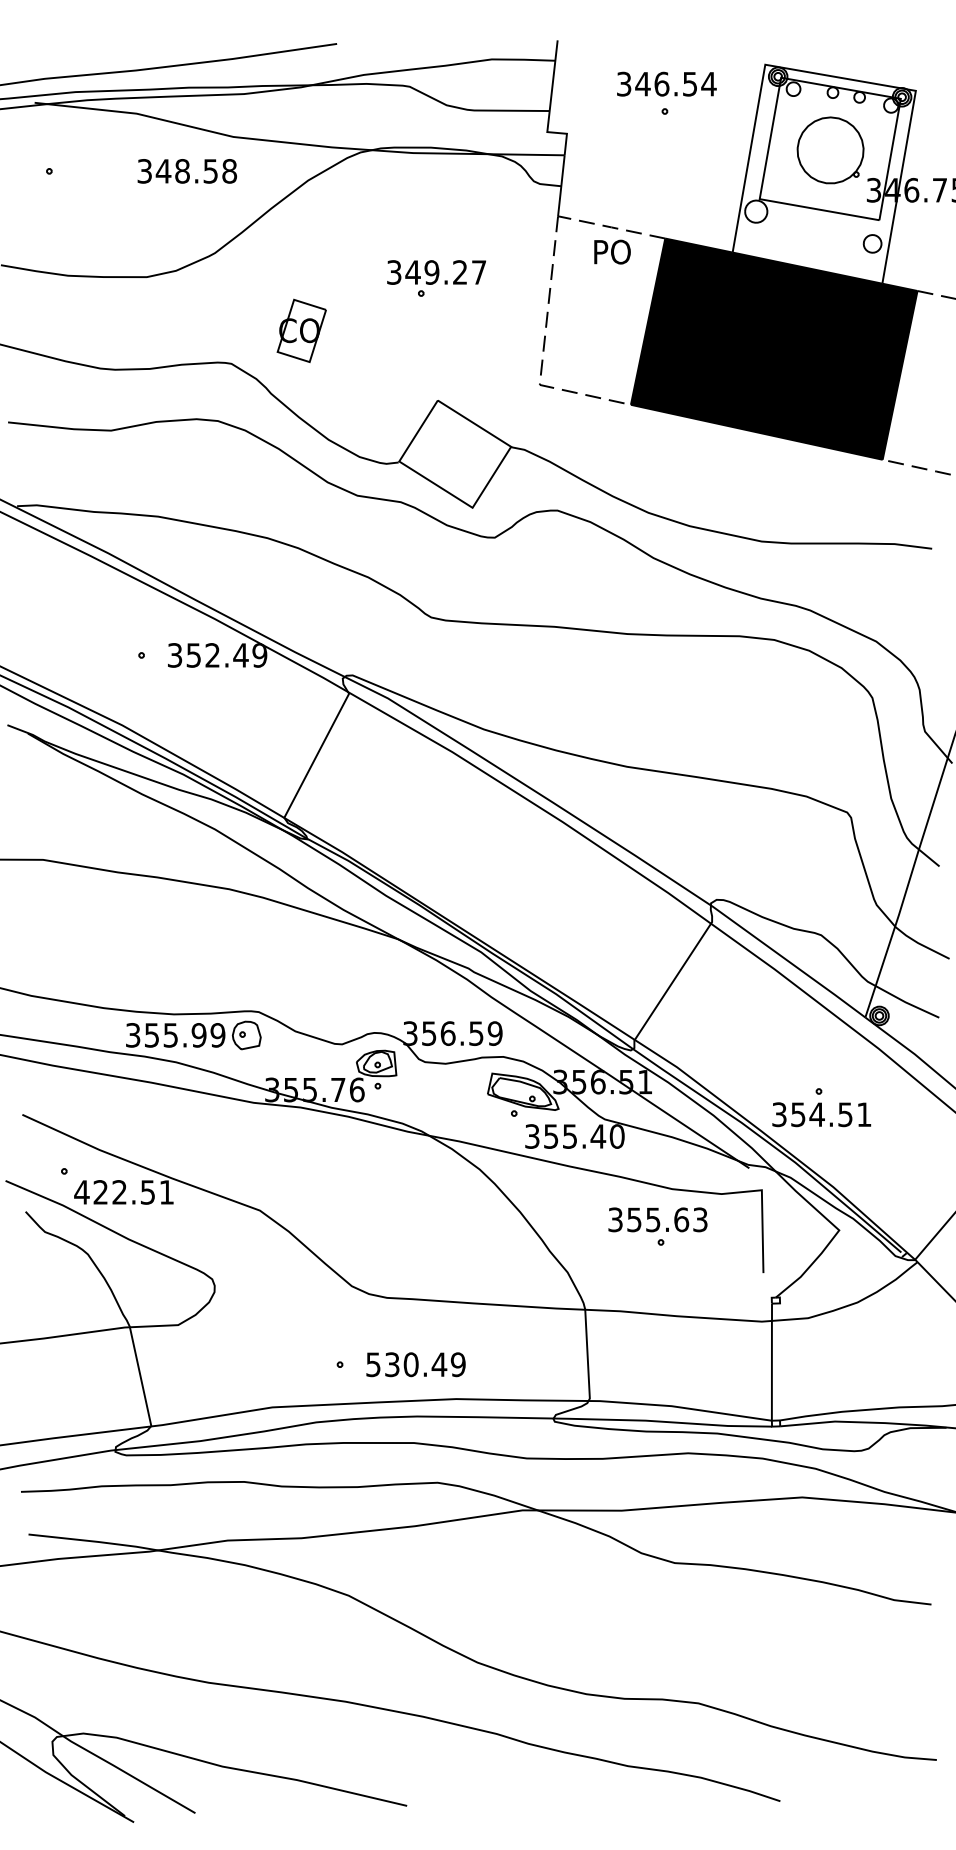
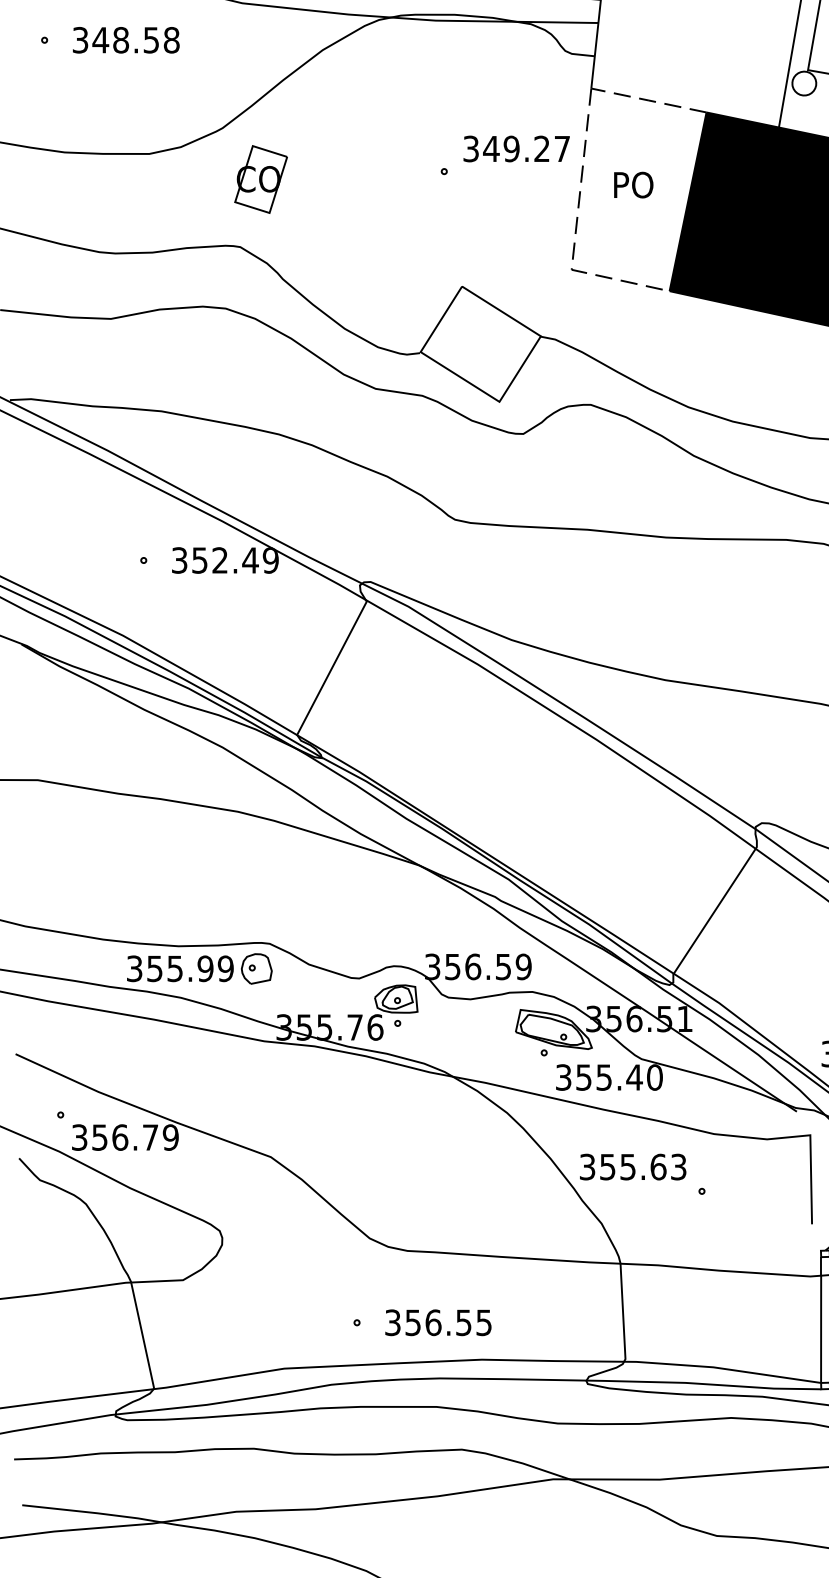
text: (187, 171) -> (126, 40), moved
text: (612, 251) -> (633, 184), moved
text: (436, 272) -> (516, 148), moved
part: (301, 330) -> (260, 179), moved
text: (124, 1192) -> (125, 1137), 422.51 -> 356.79
text: (657, 1219) -> (632, 1166), moved
text: (416, 1364) -> (439, 1322), 530.49 -> 356.55

